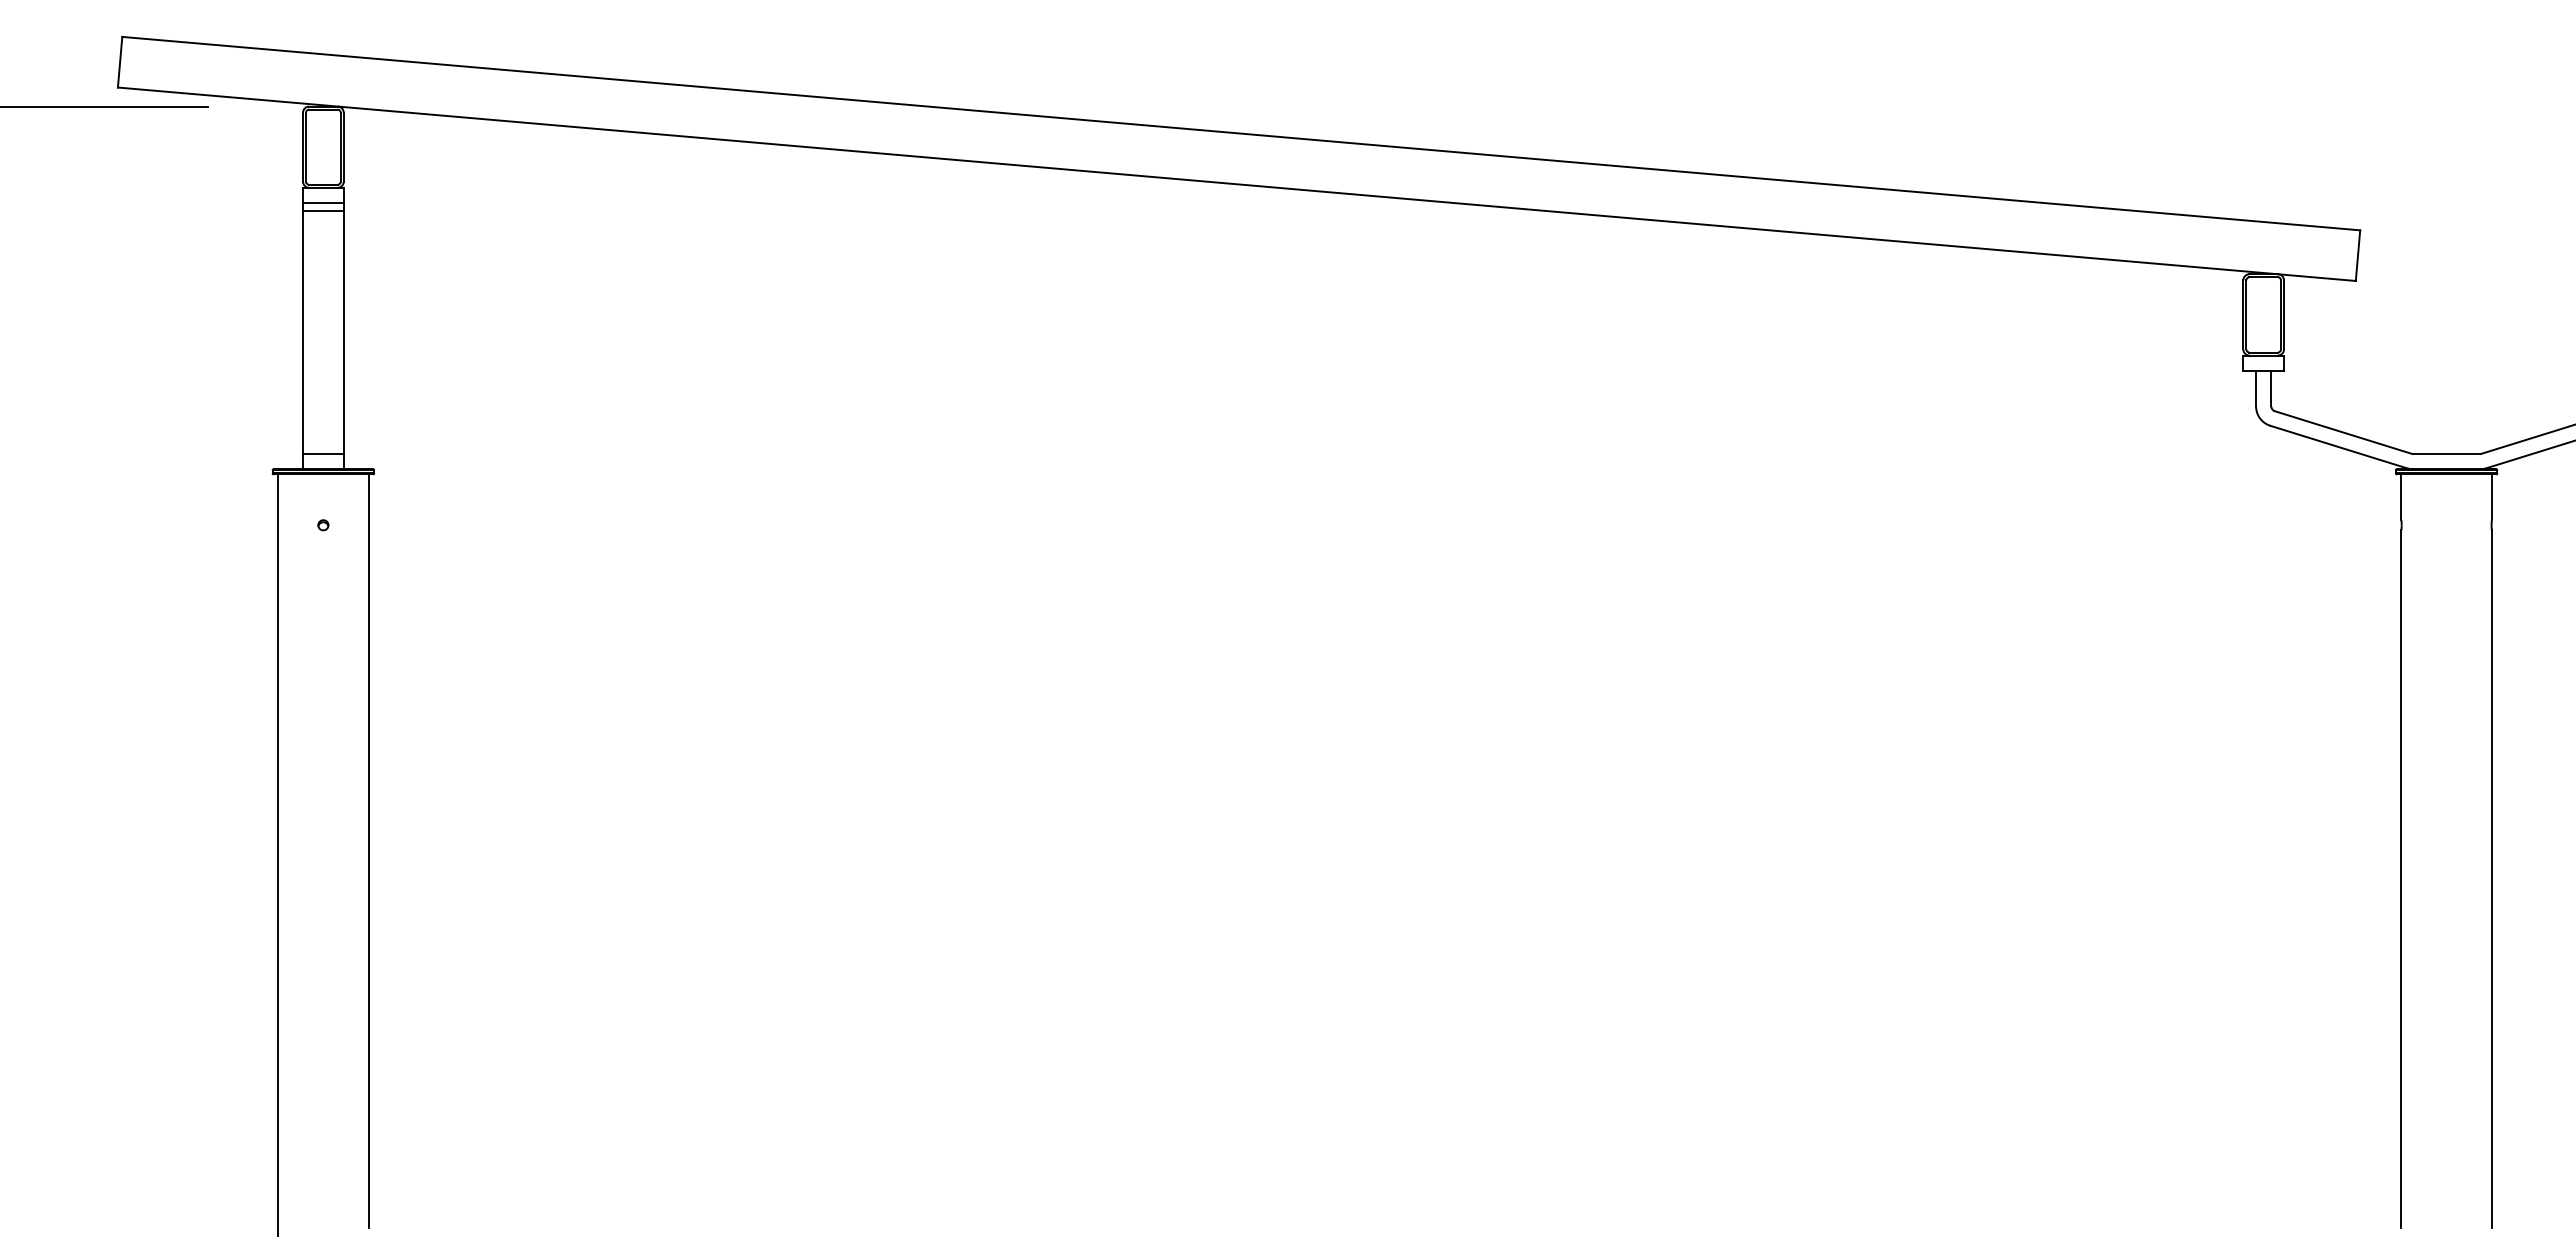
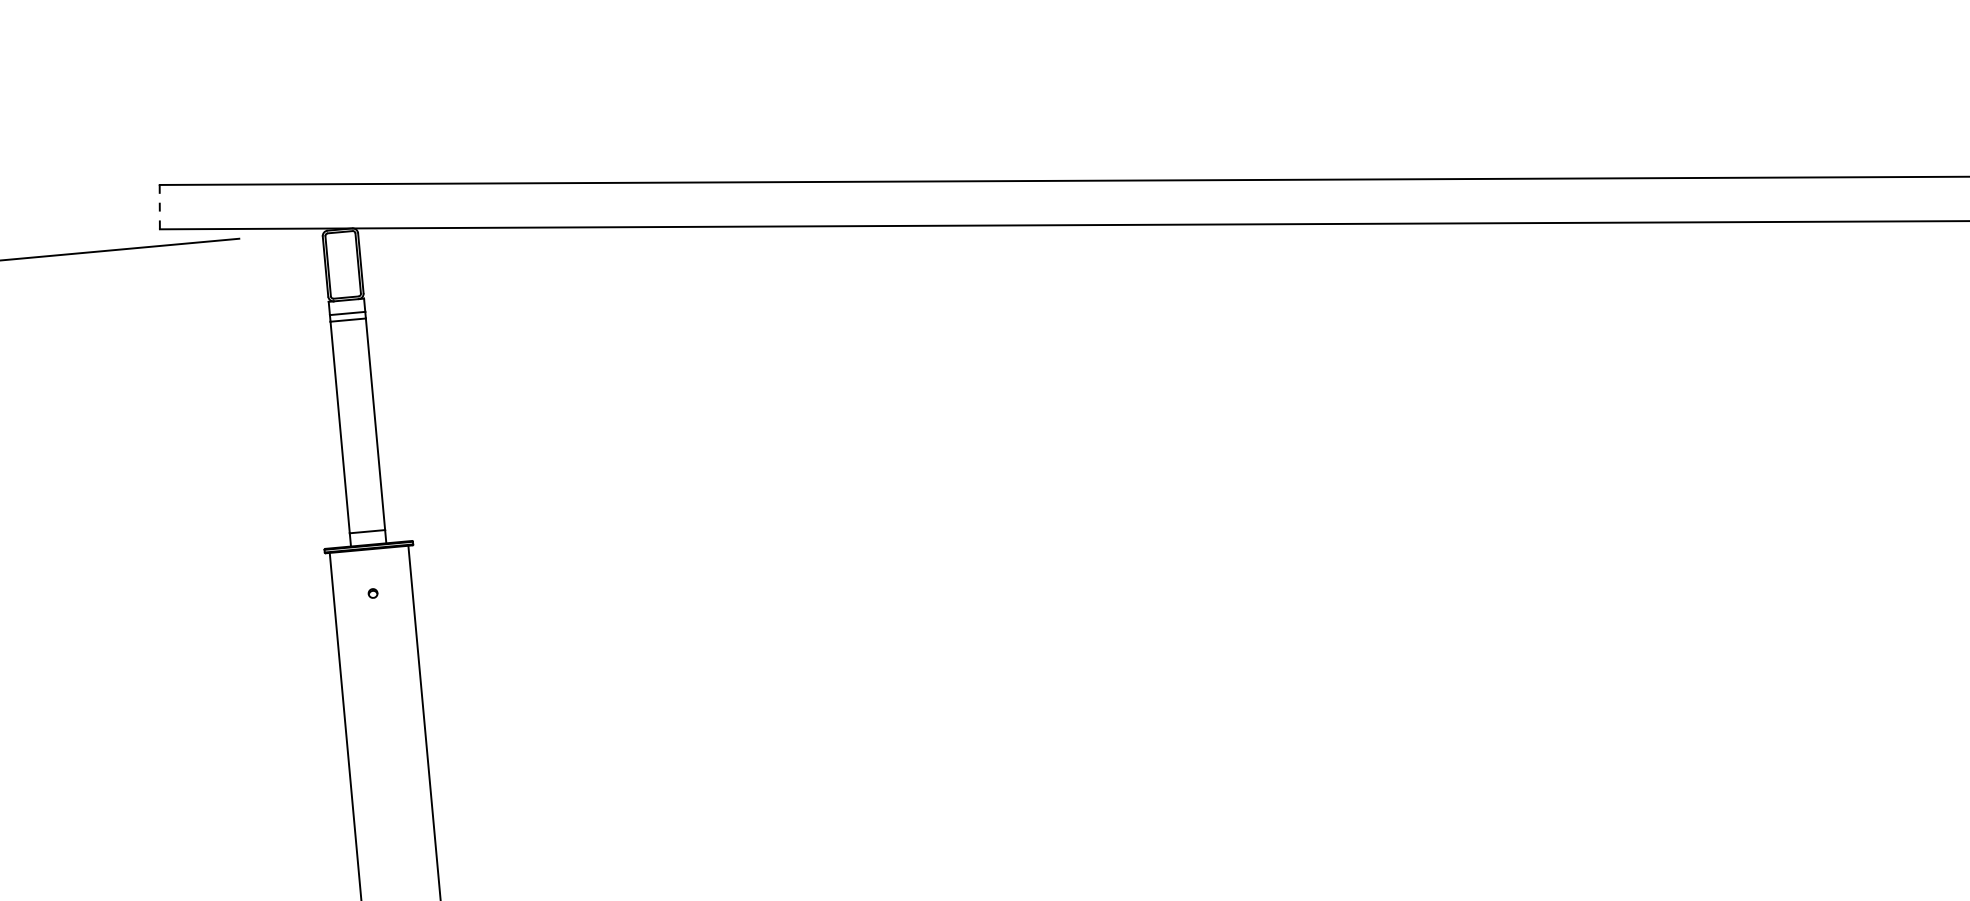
line: (120, 62) -> (160, 207), solid -> dashed

